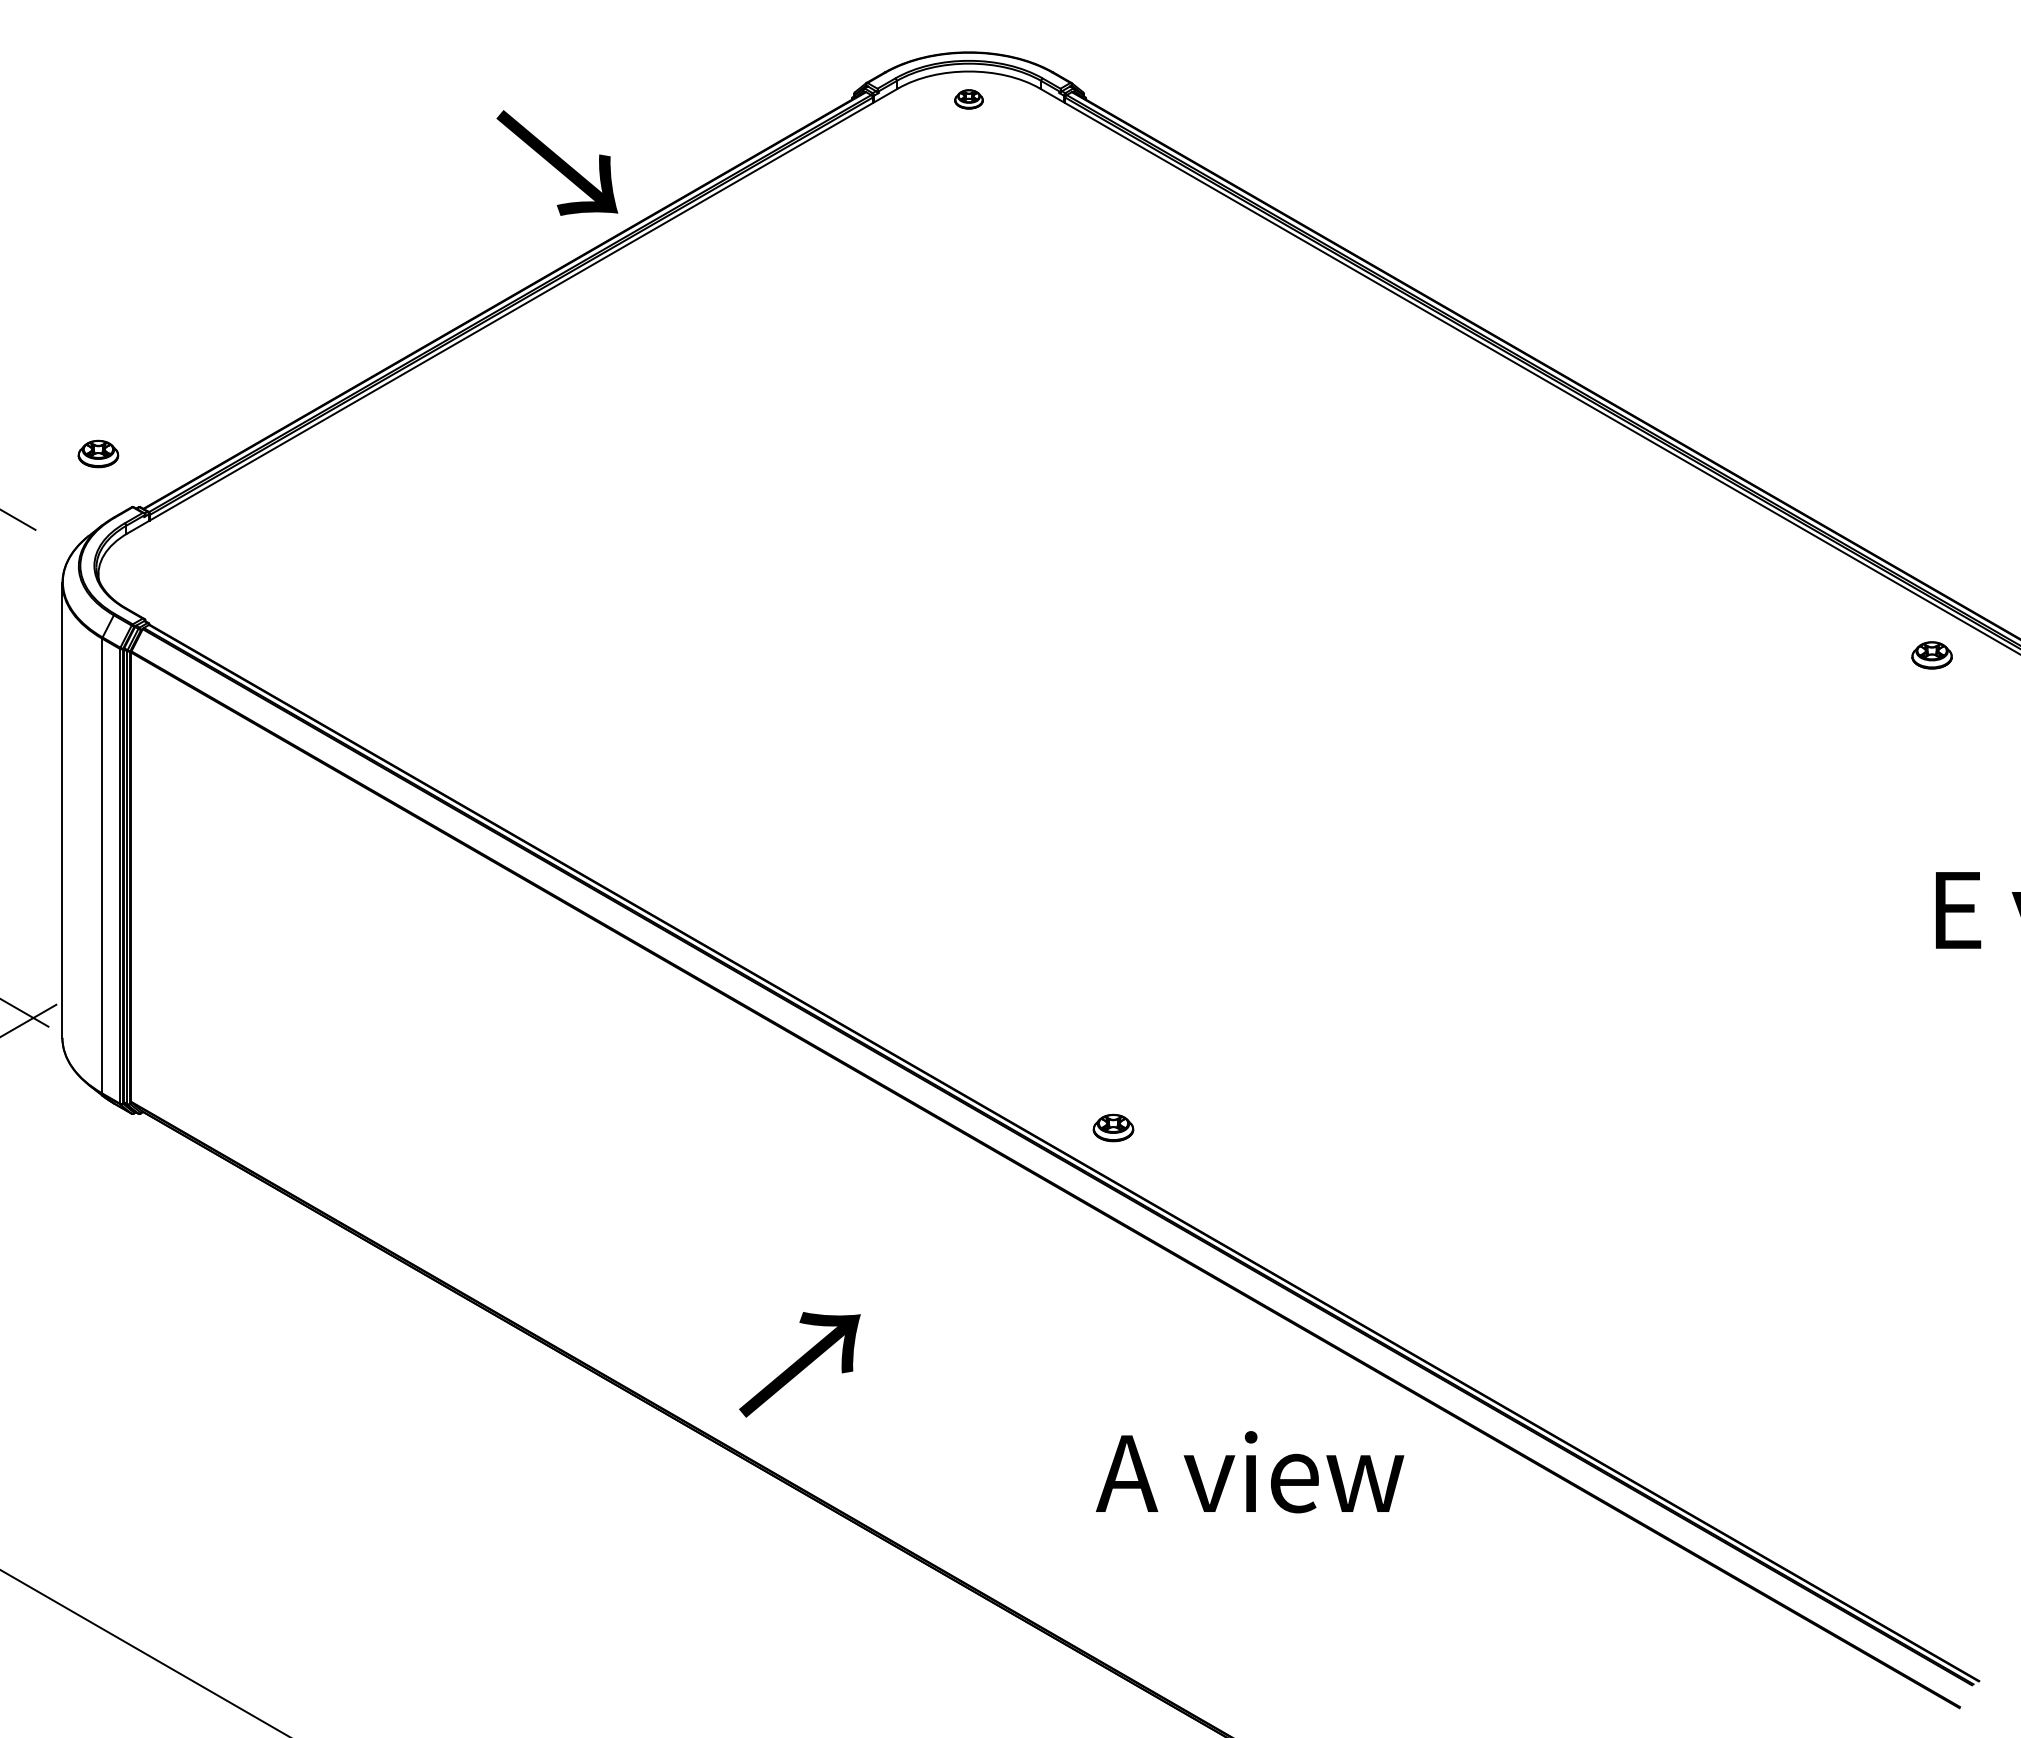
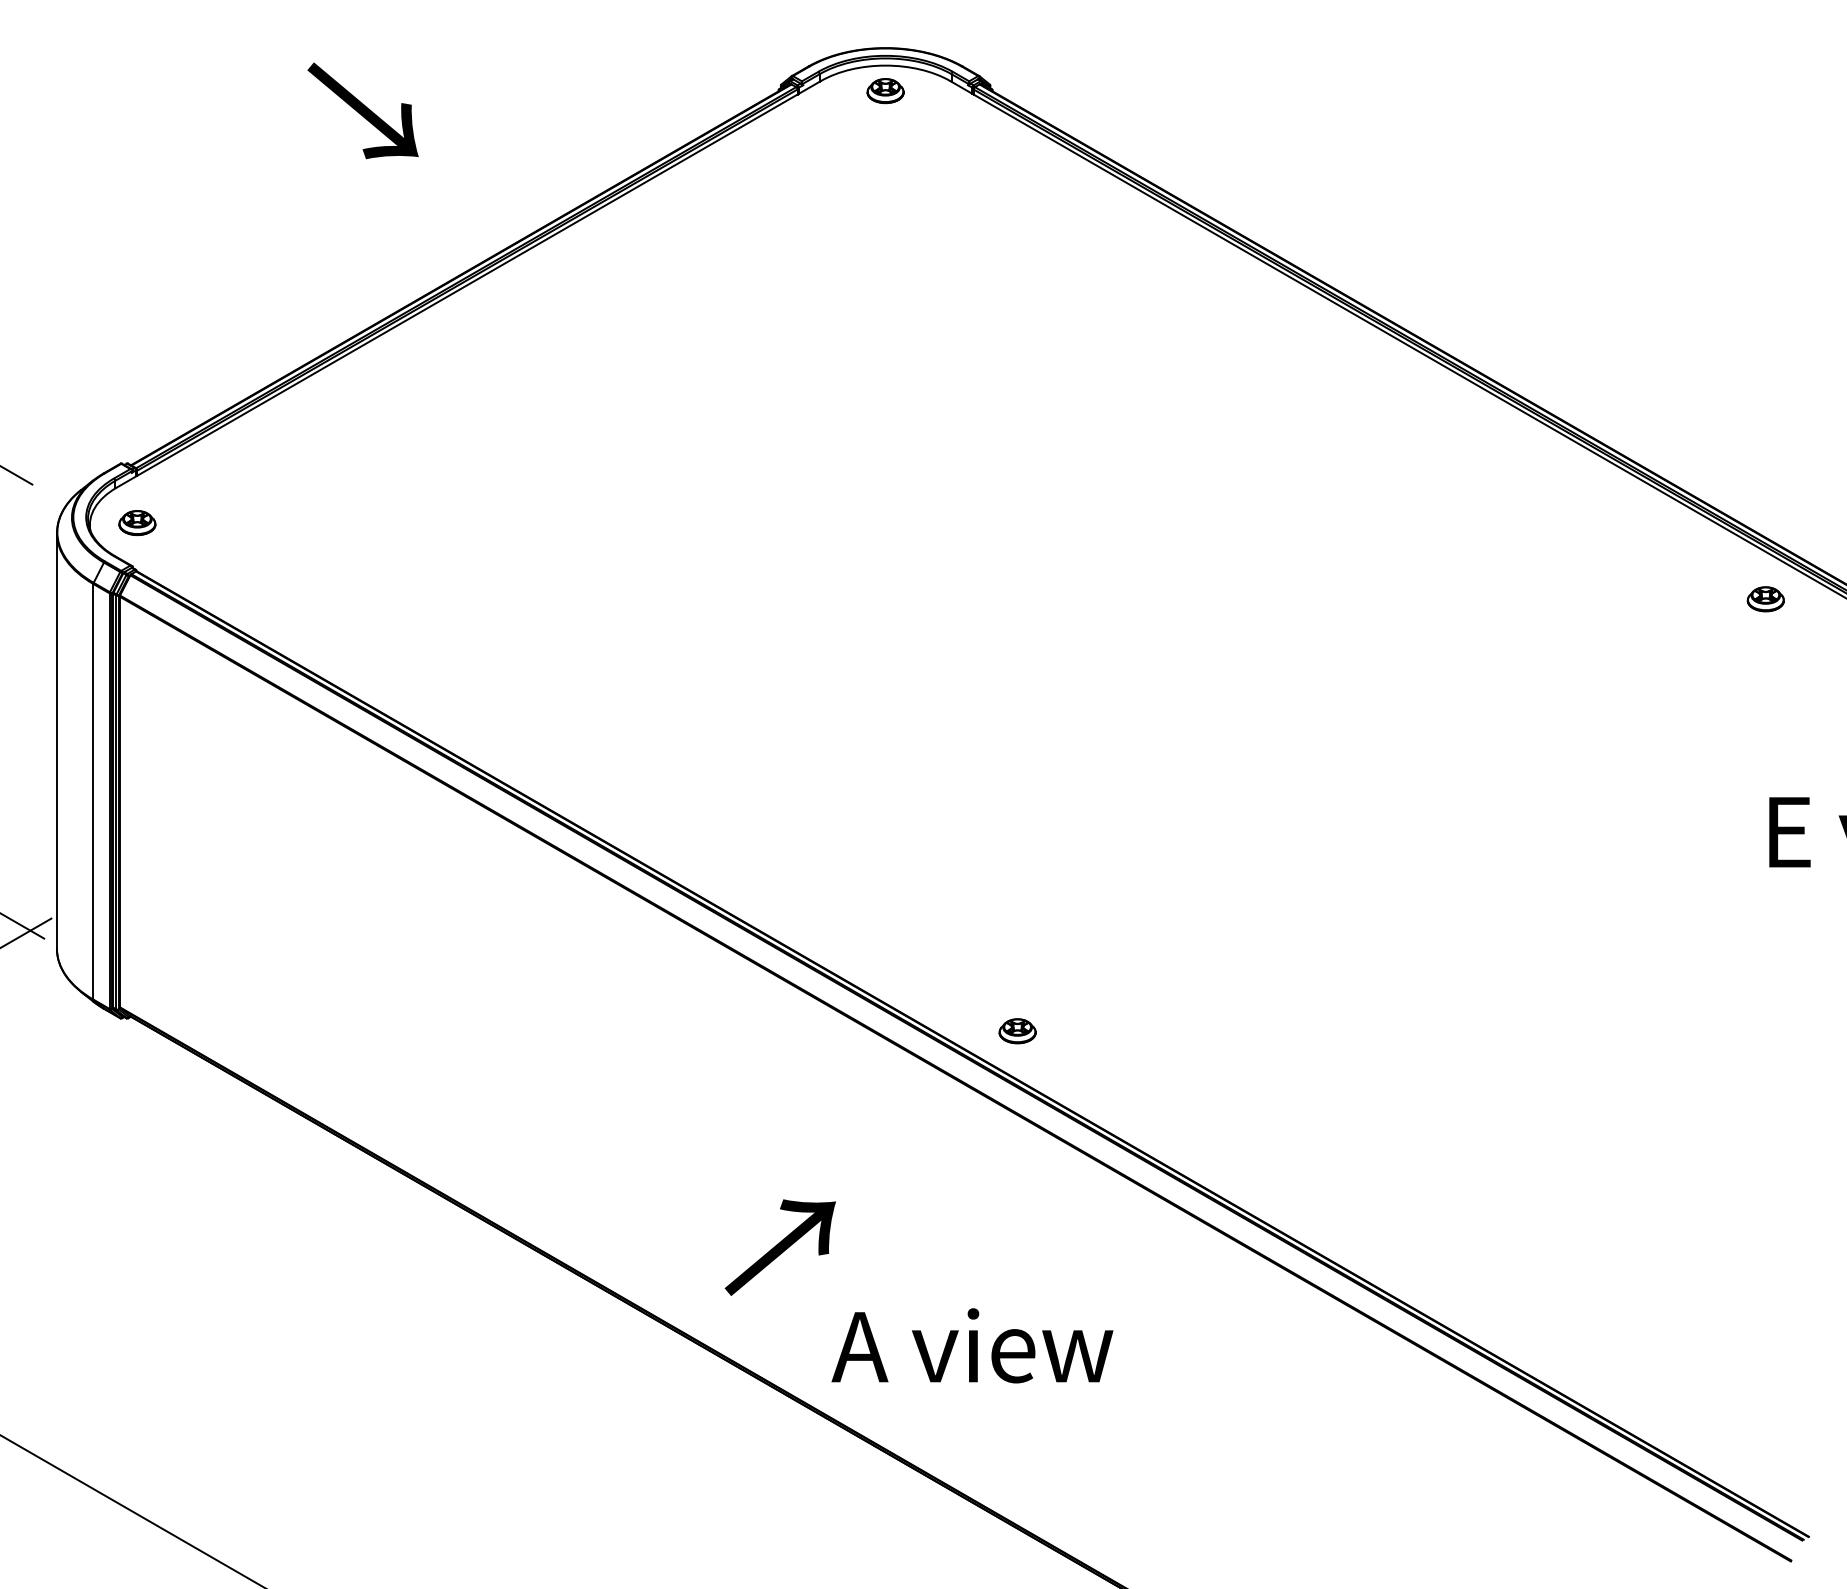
part: (968, 99) -> (885, 91), size x1.43
text: (557, 162) -> (363, 110), moved
part: (98, 453) -> (137, 522), moved
text: (799, 1364) -> (780, 1247), moved
text: (1250, 1472) -> (972, 1346), moved

